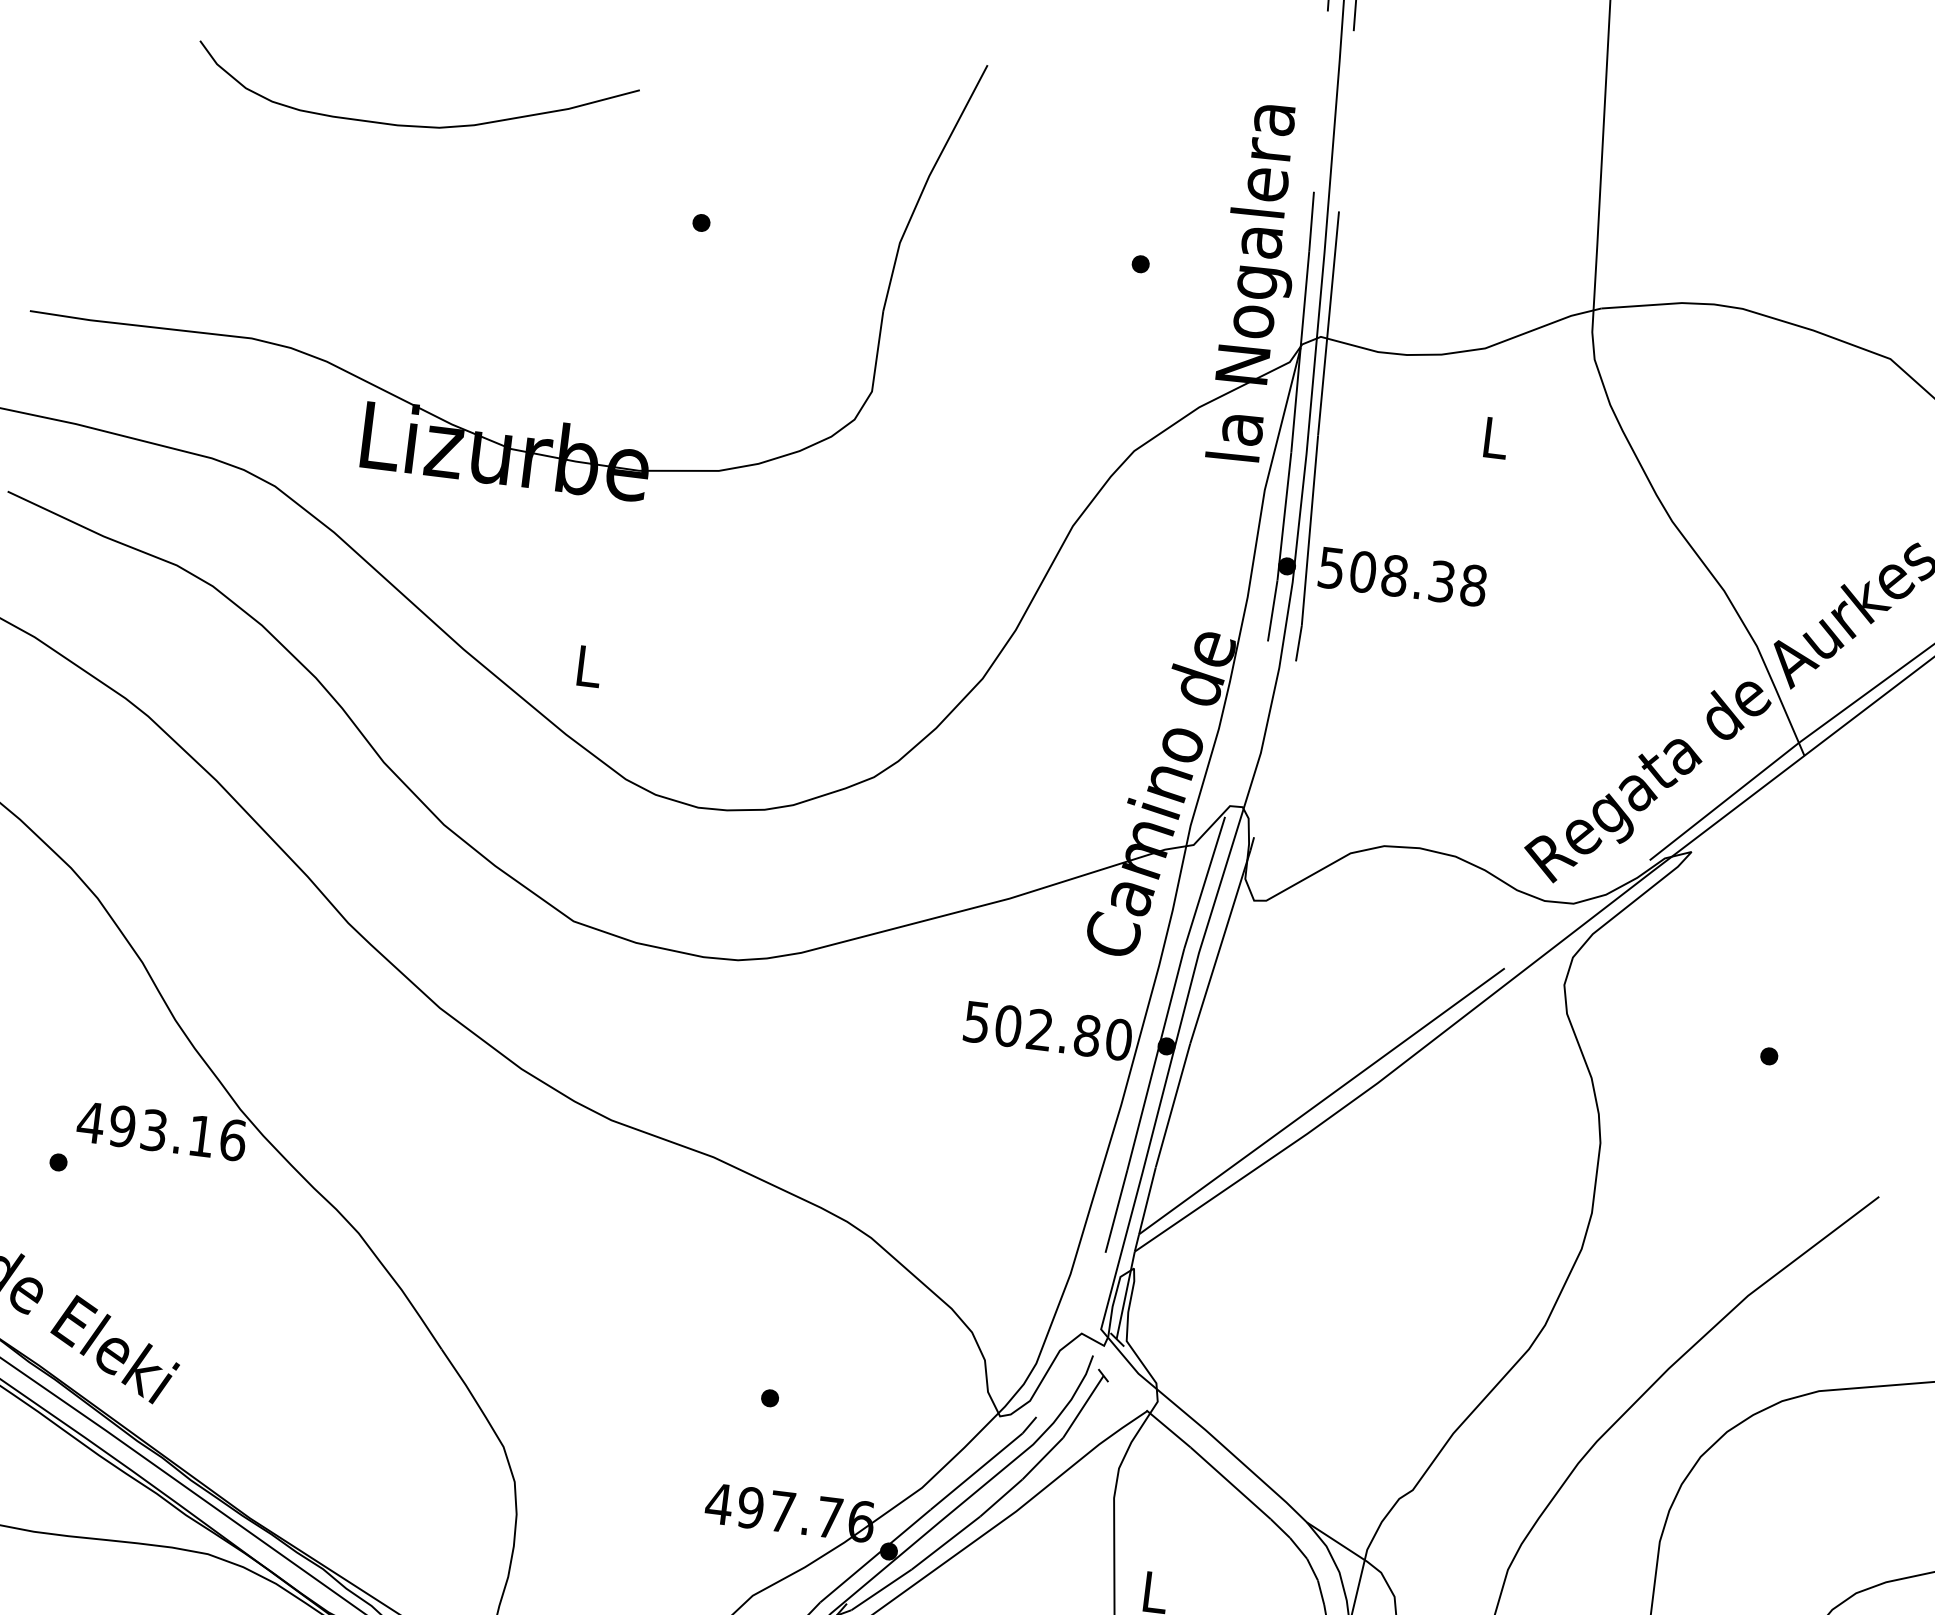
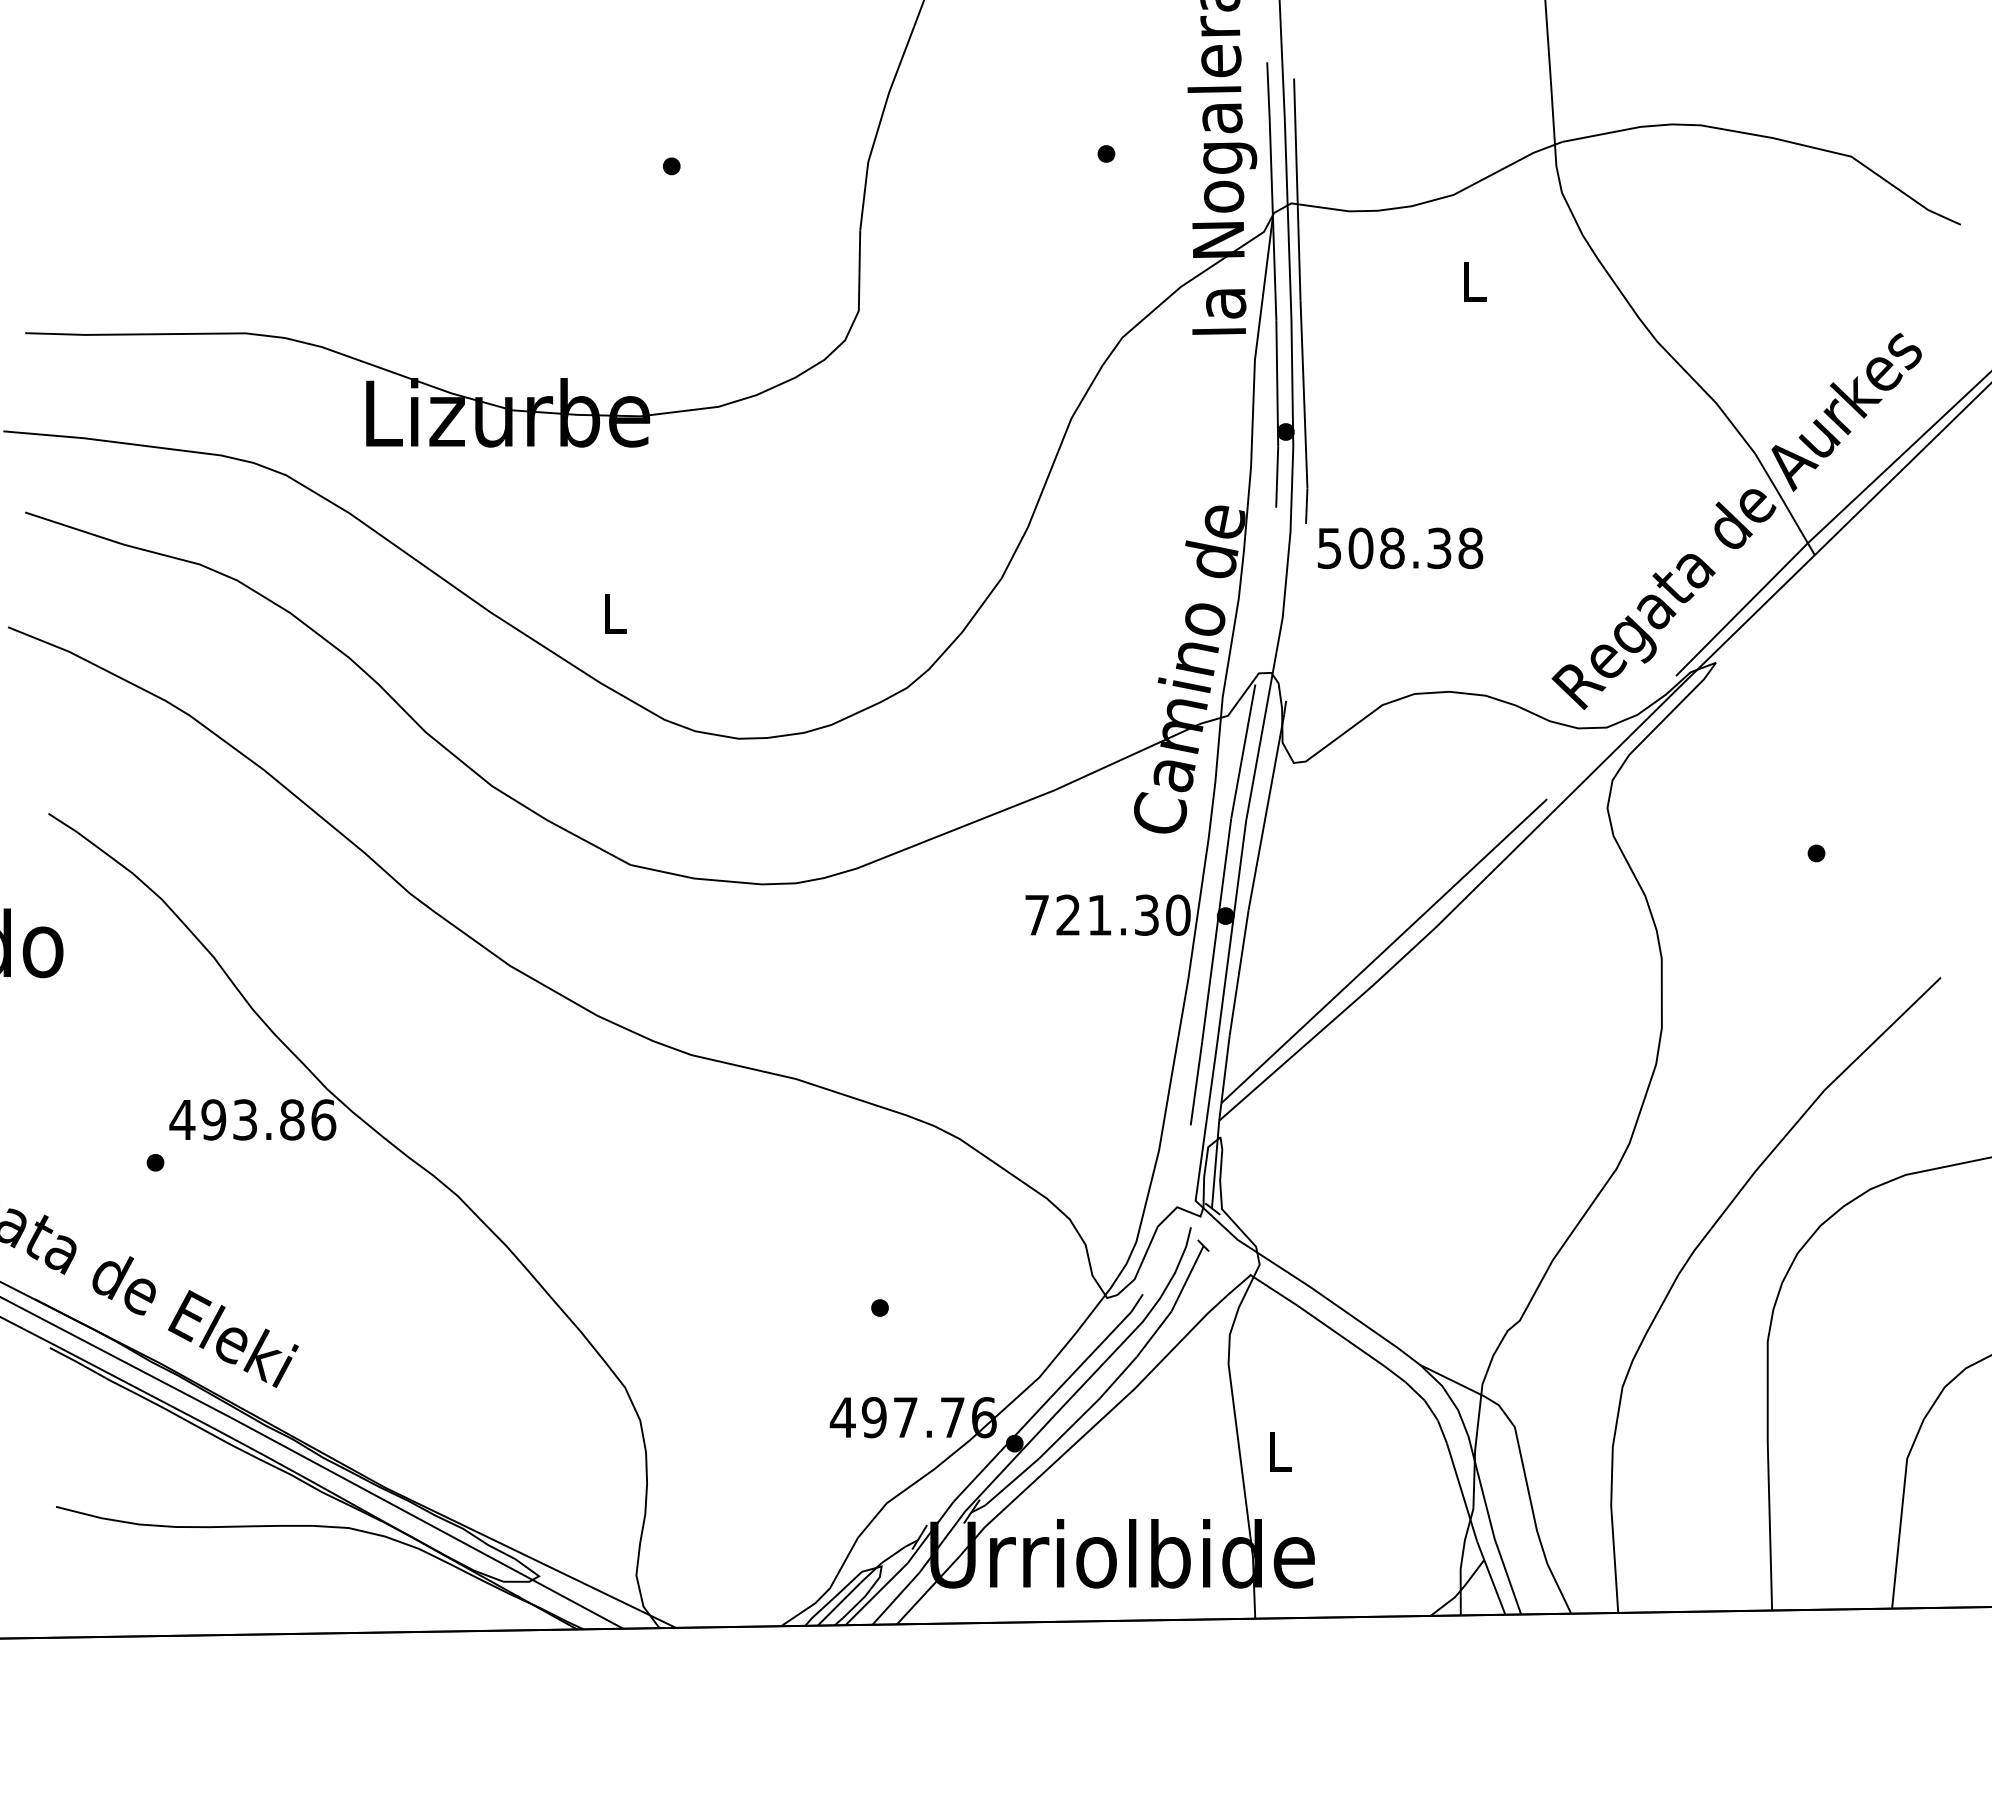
curve: (412, 125) -> (377, 105), removed
text: (1402, 577) -> (1400, 548), moved
text: (1032, 1028) -> (1092, 914), 502.80 -> 721.30
text: (201, 1135) -> (292, 1119), 493.16 -> 493.86

